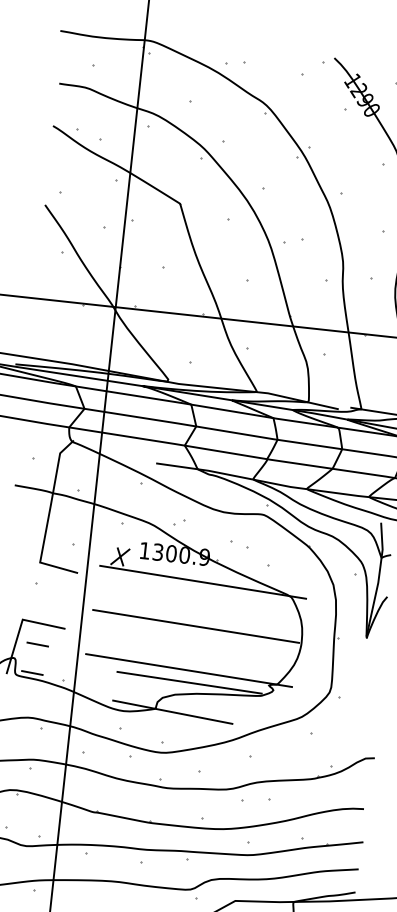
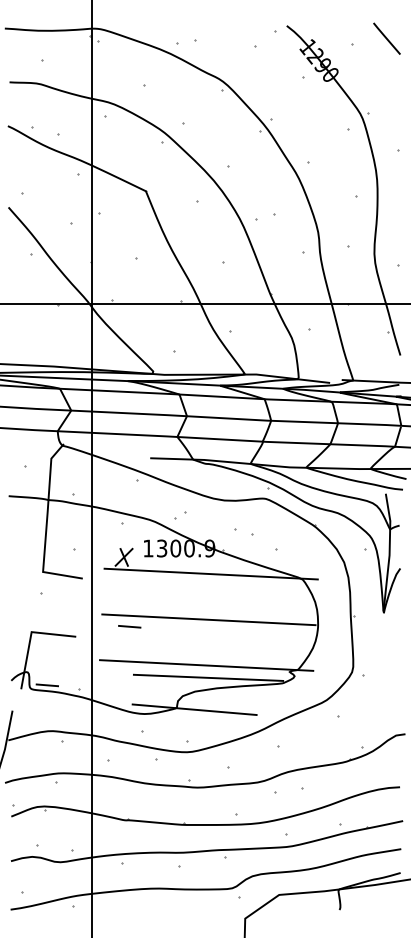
line: (37, 644) -> (129, 626), moved

